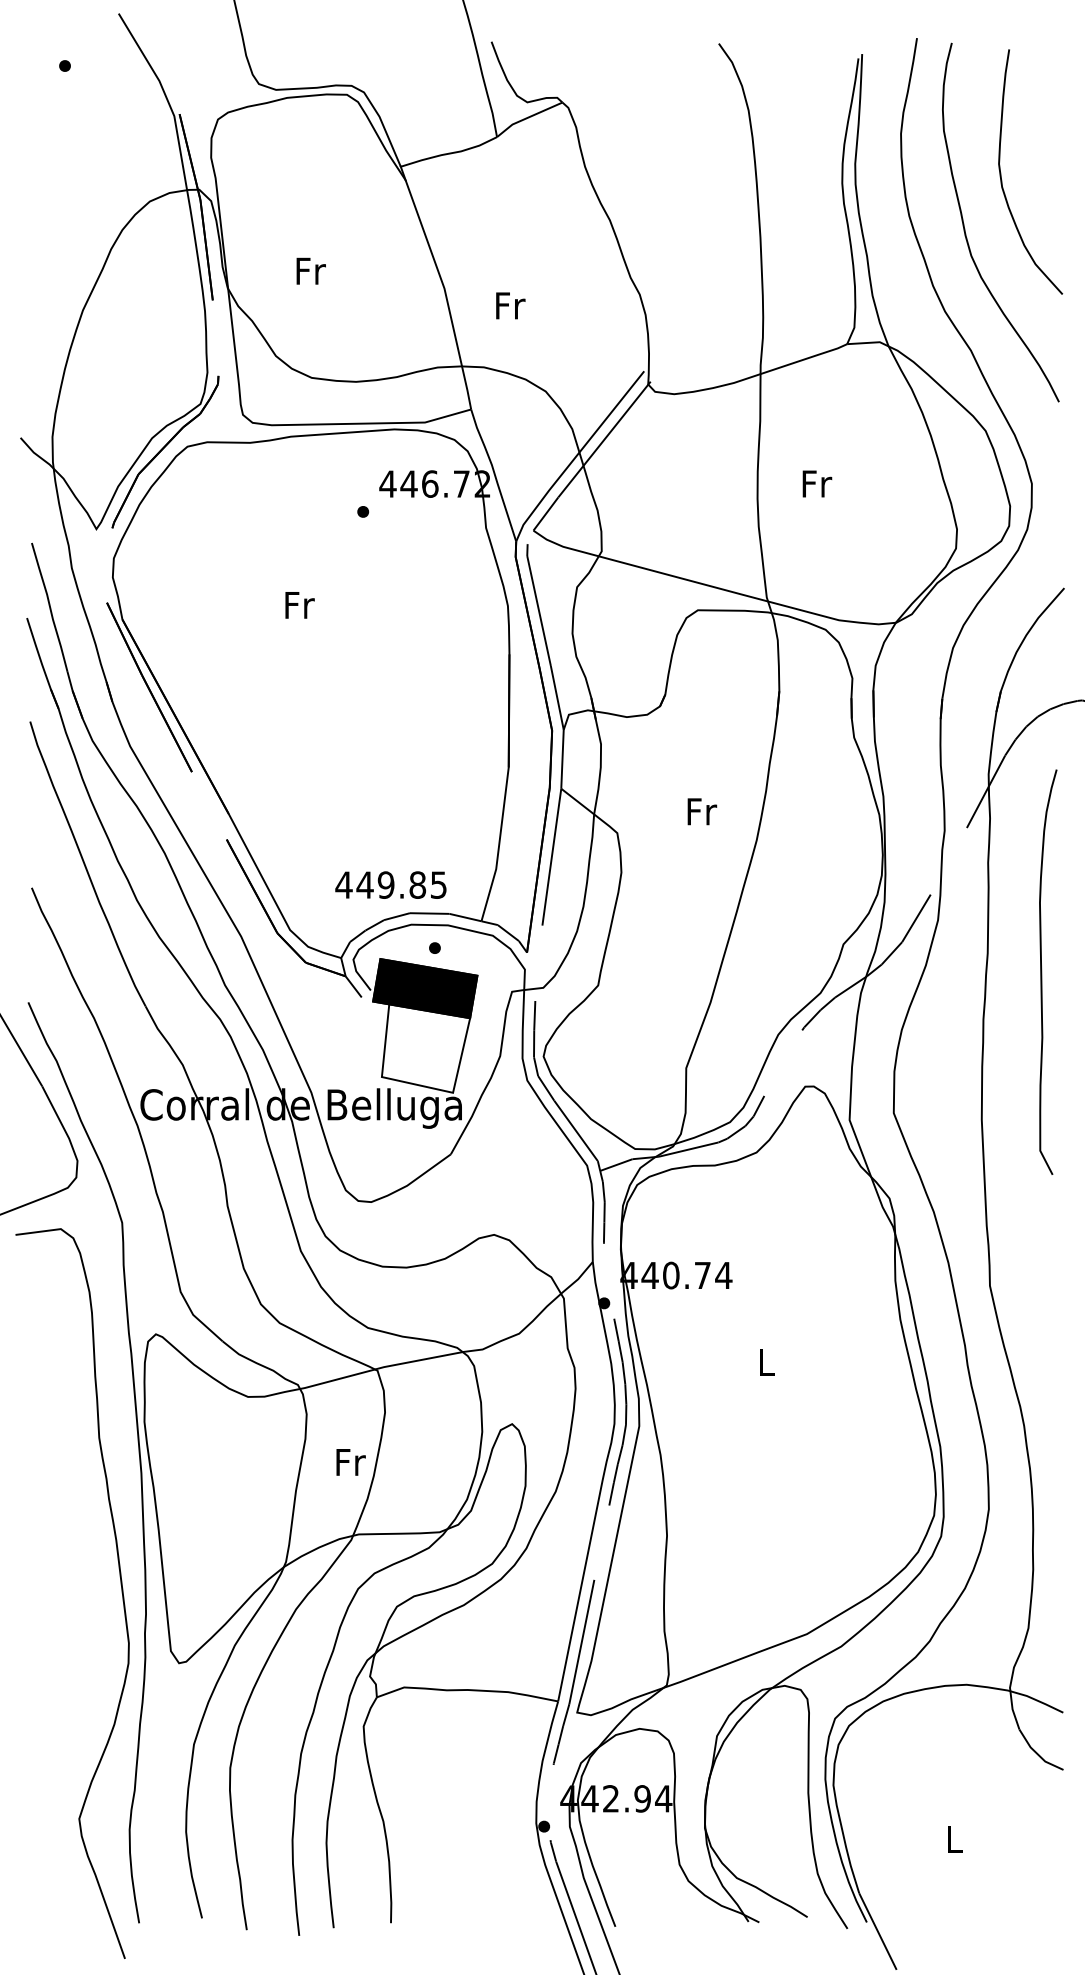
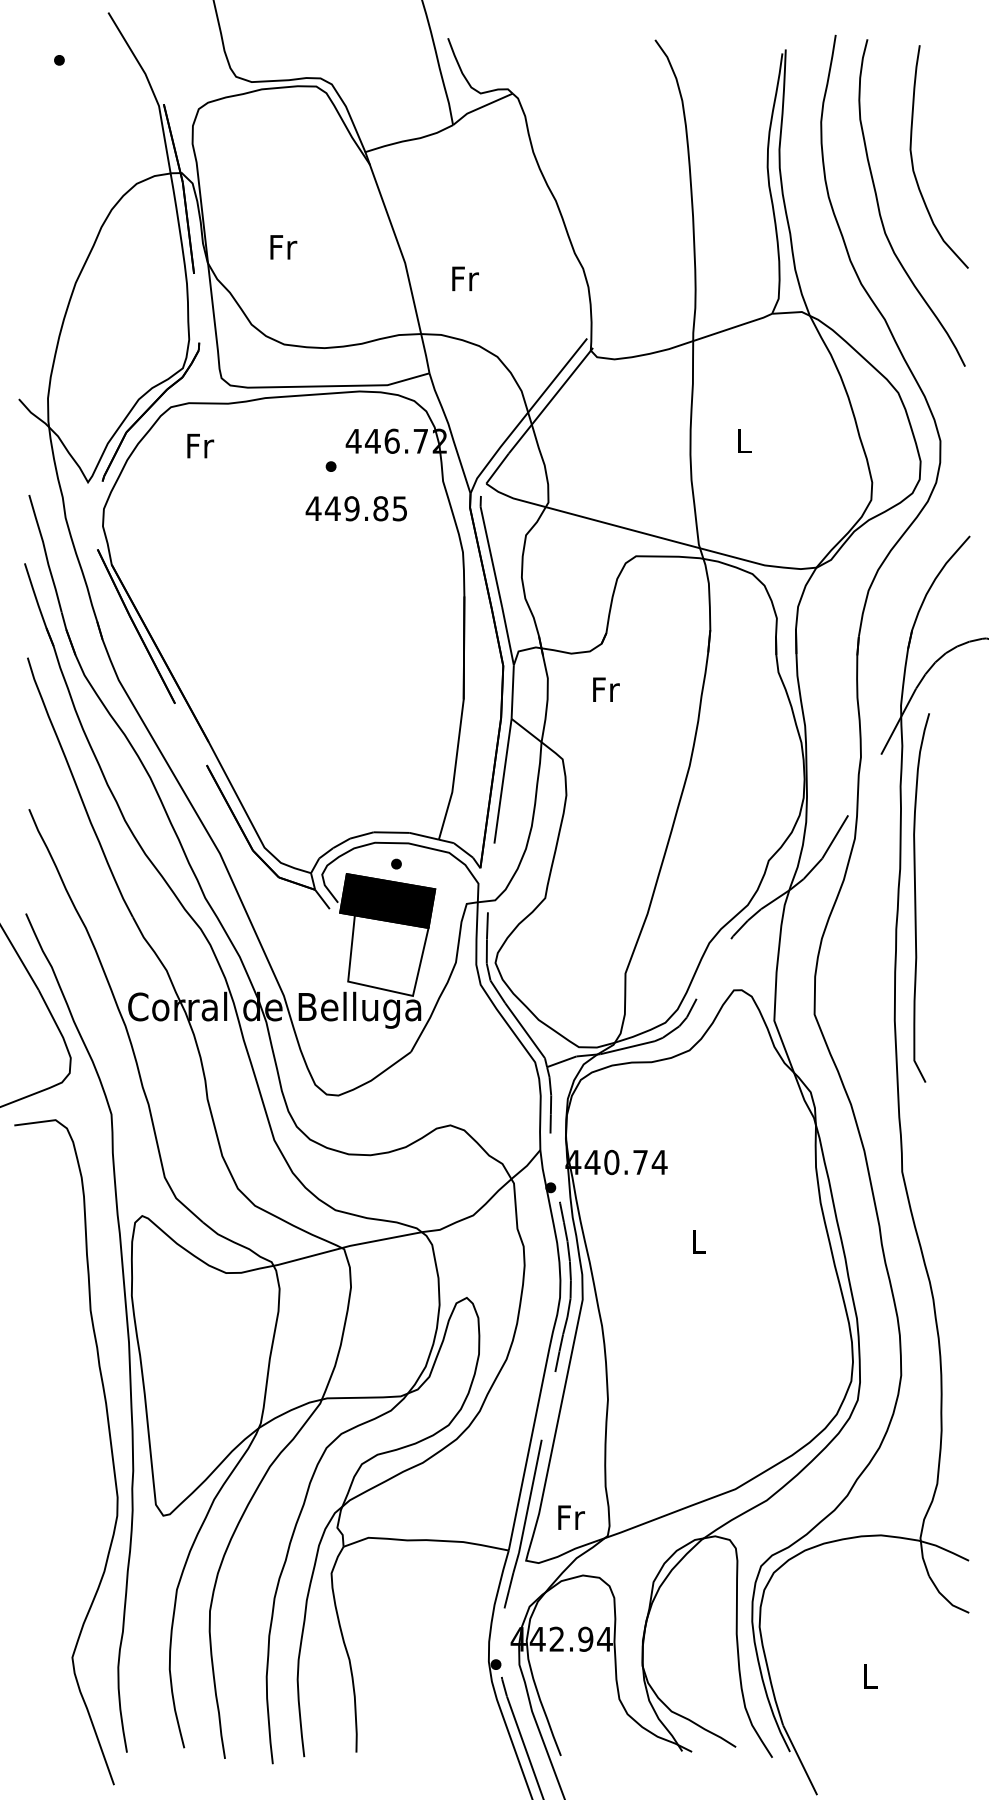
text: (817, 483) -> (745, 440), Fr -> L
text: (299, 605) -> (200, 446), moved
text: (702, 811) -> (606, 689), moved
text: (390, 884) -> (355, 508), moved
curve: (1042, 971) -> (916, 897), moved
text: (350, 1462) -> (571, 1517), moved

